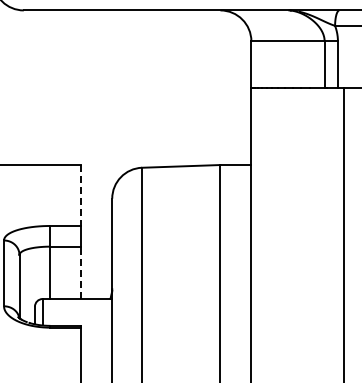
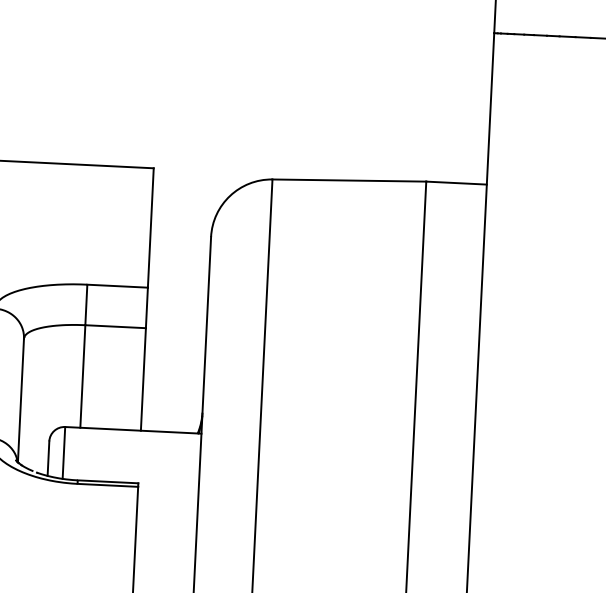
line: (81, 196) -> (151, 229), dashed -> solid
line: (81, 272) -> (143, 378), dashed -> solid

